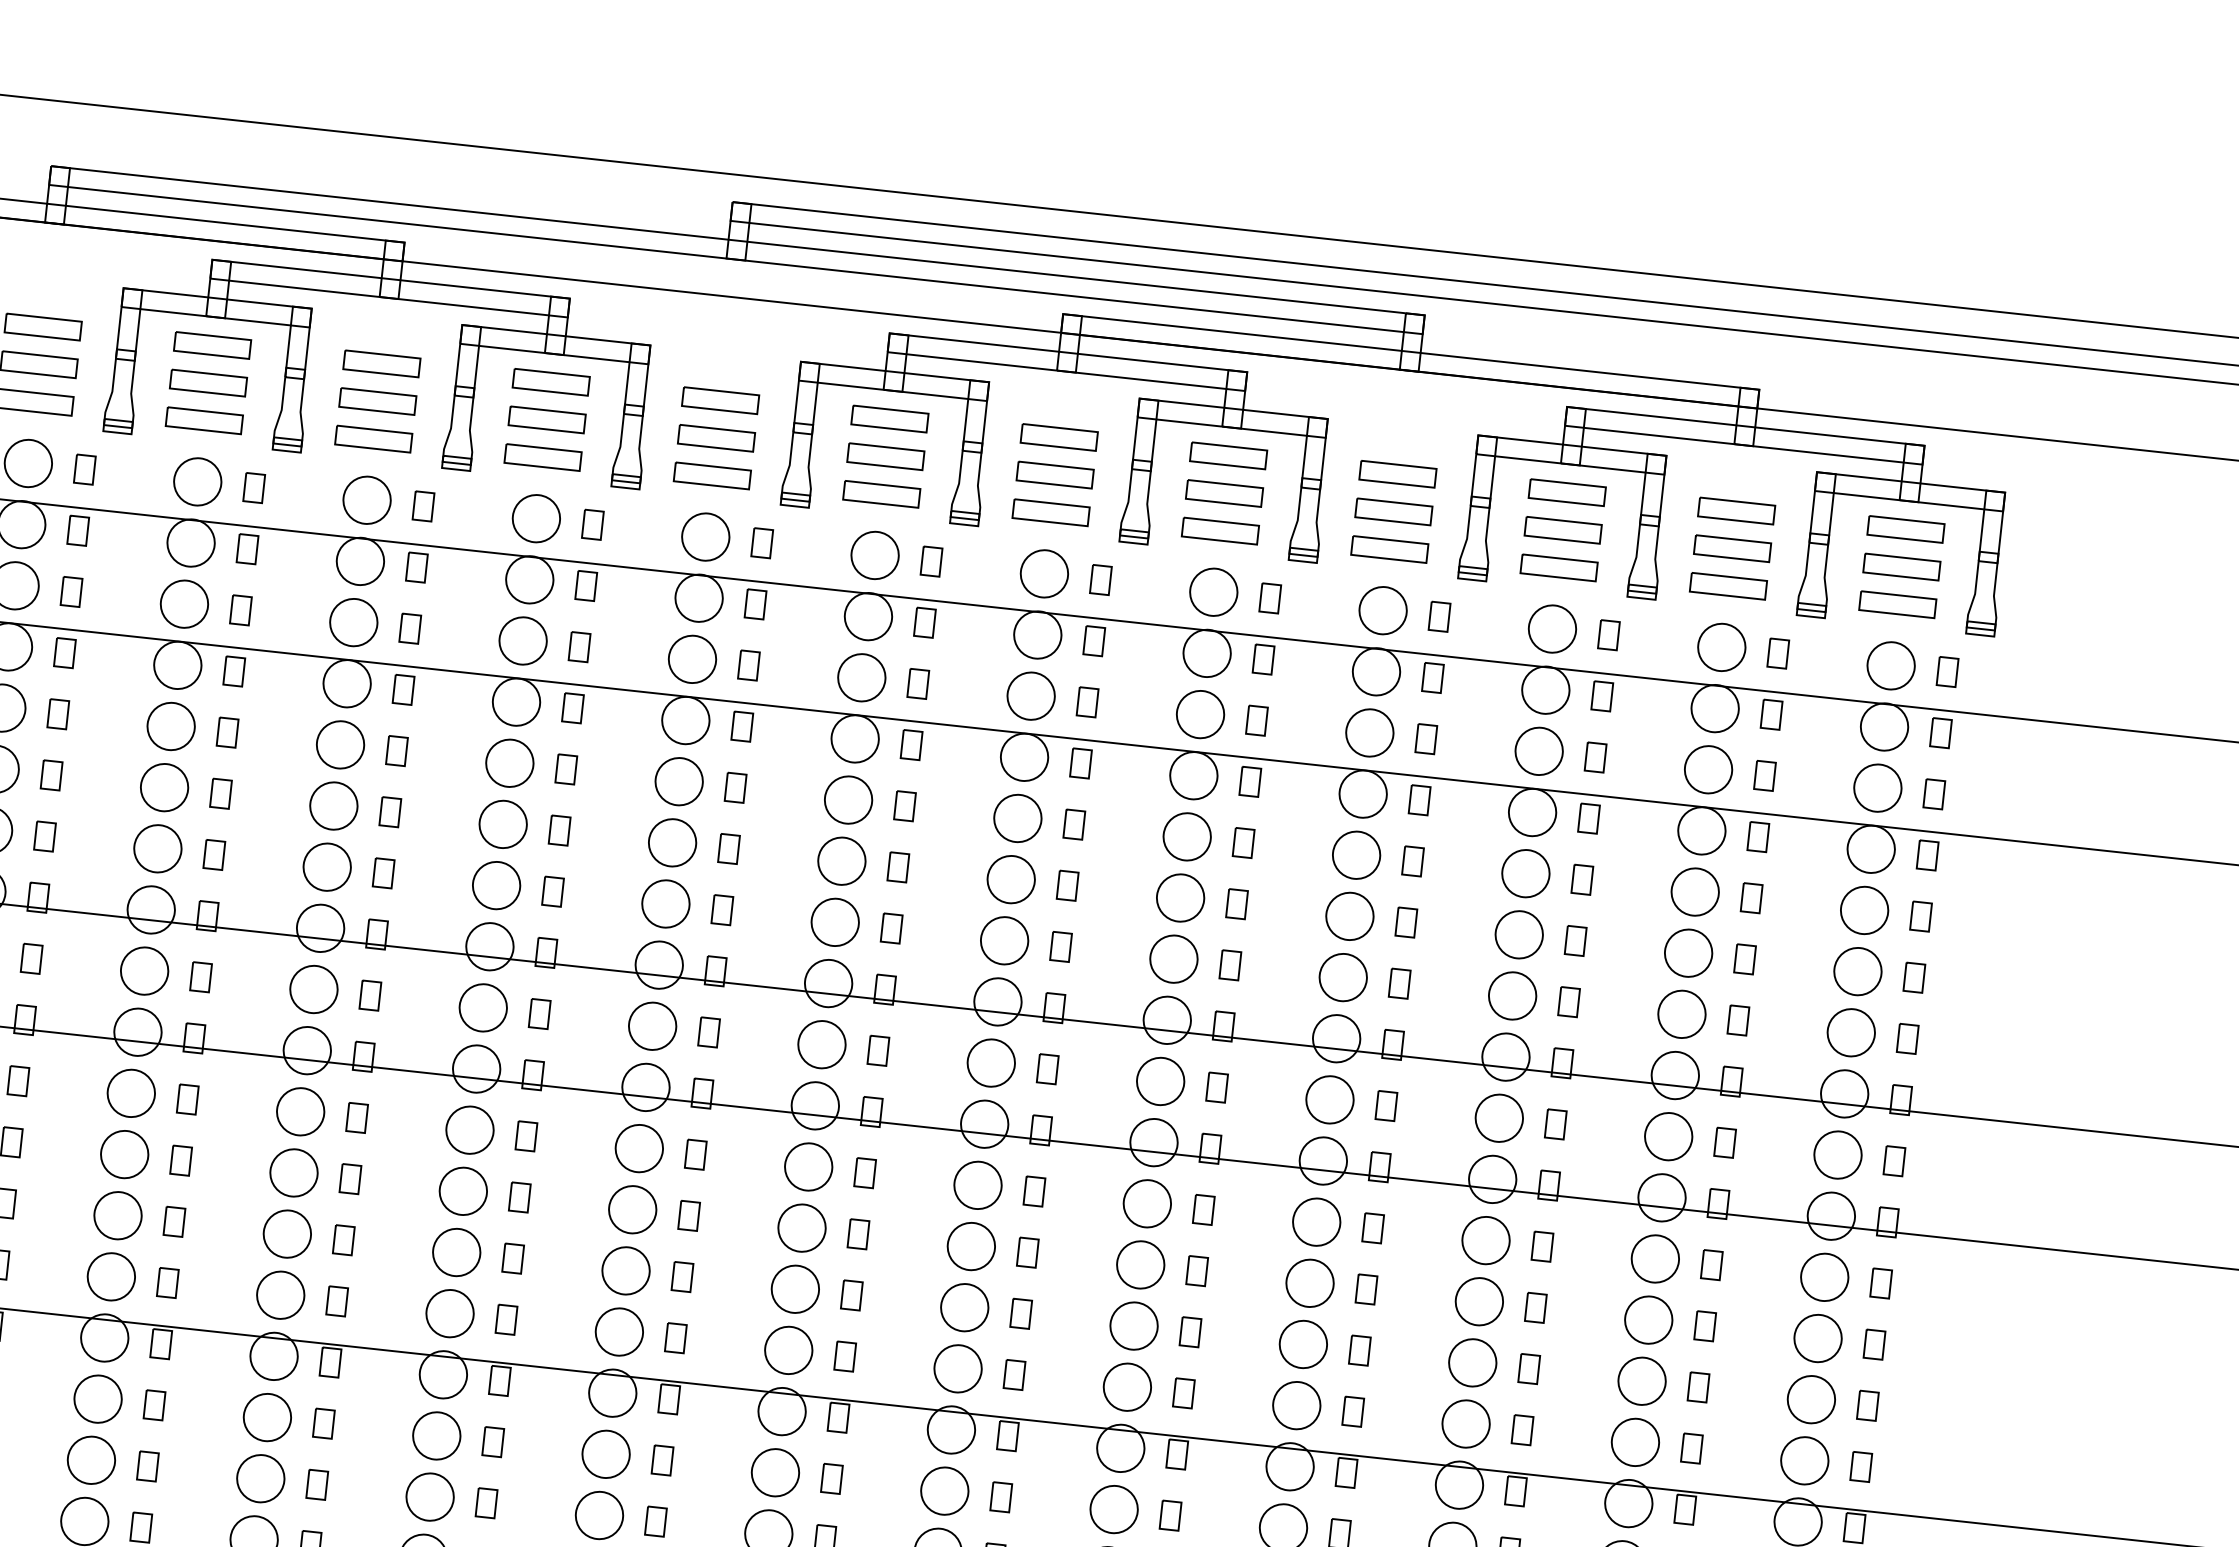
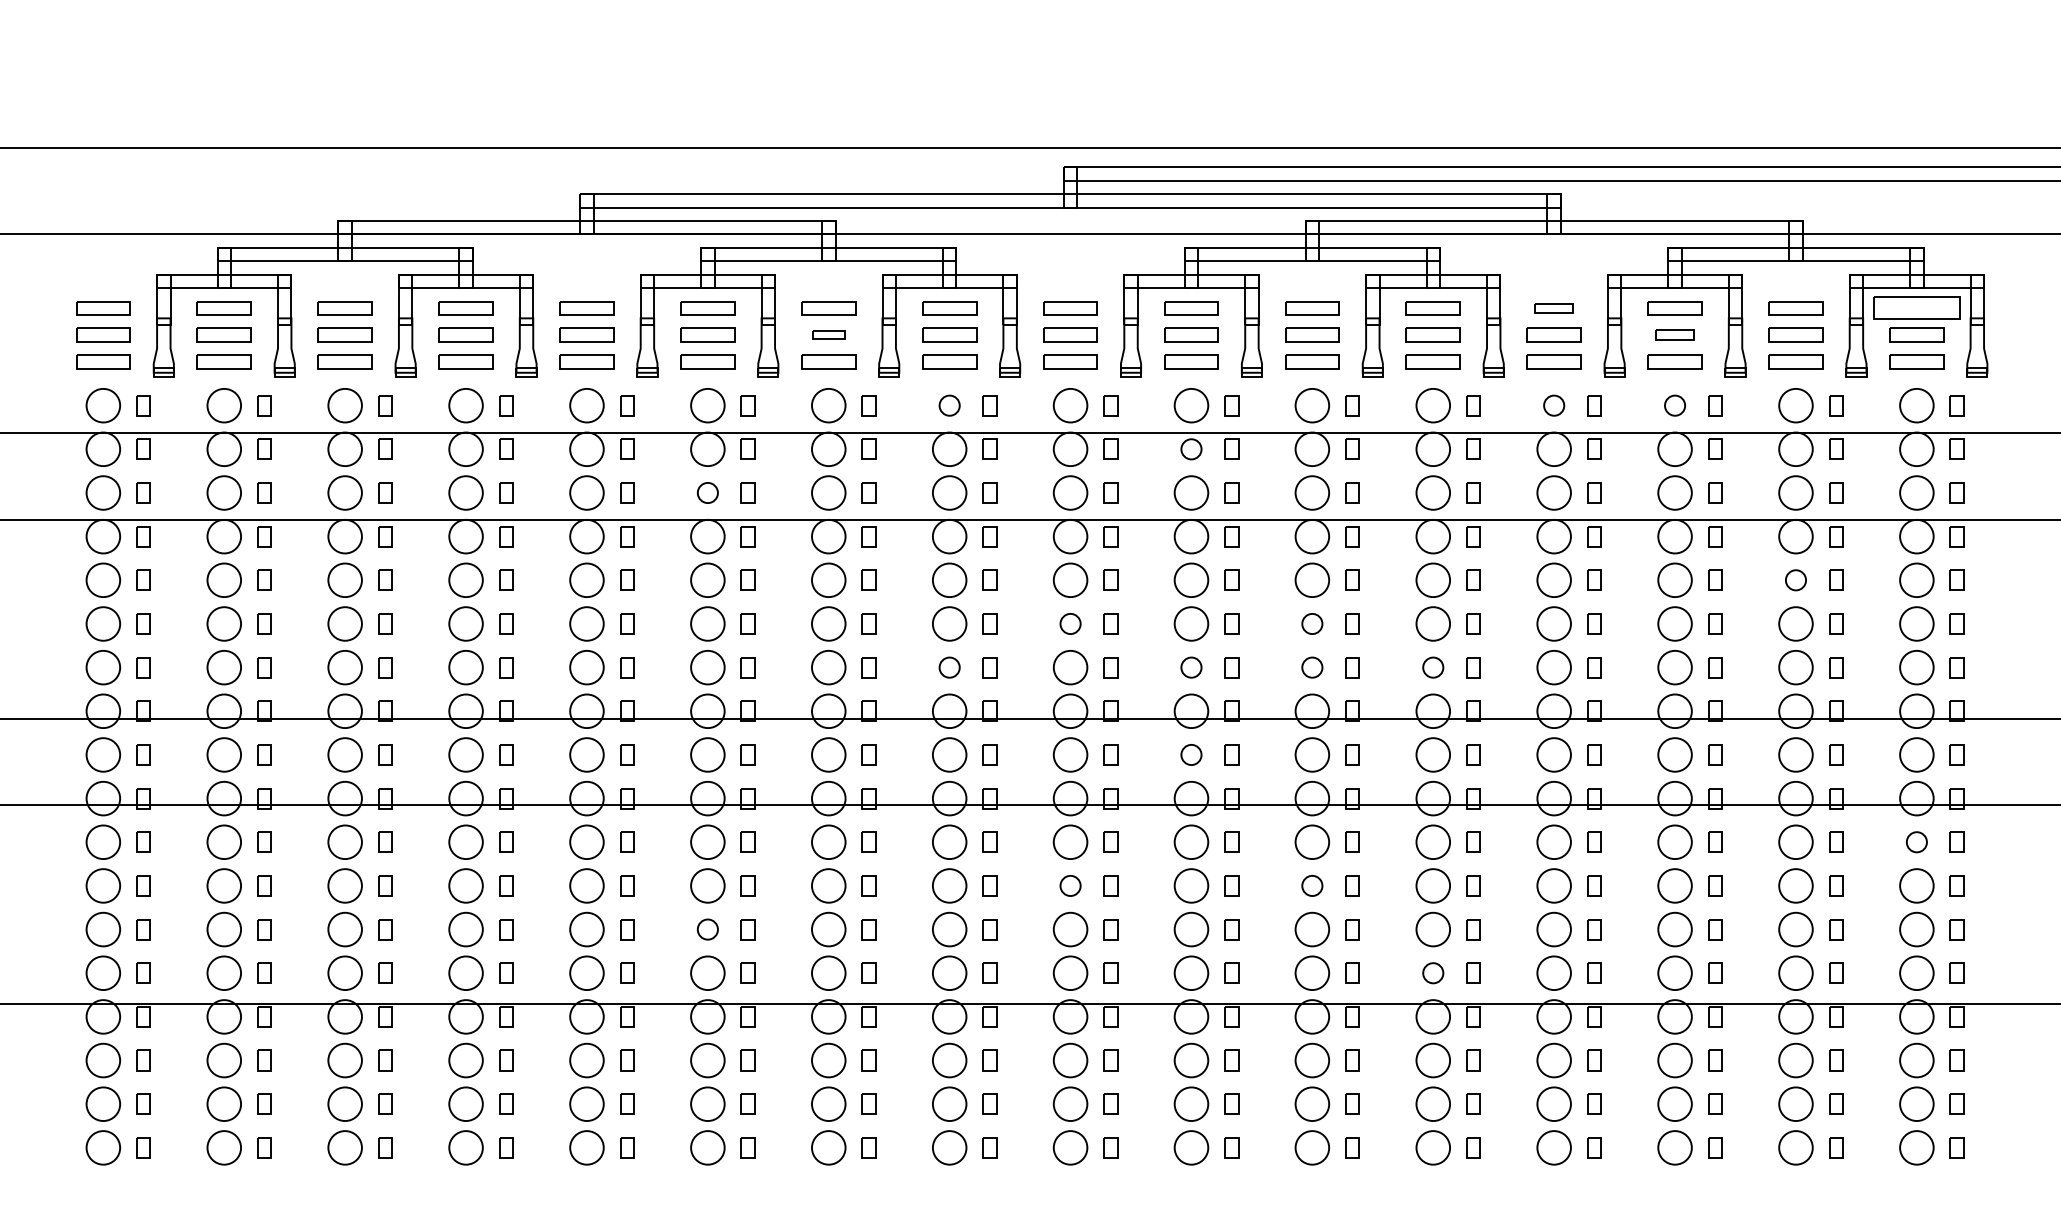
part: (377, 400) -> (828, 334), size x0.6
part: (1396, 474) -> (1553, 308), size x0.7
circle: (536, 518) -> (949, 405), size x0.6
part: (1562, 529) -> (1674, 334), size x0.7
part: (1905, 529) -> (1916, 308), size x1.6
circle: (184, 603) -> (707, 492), size x0.6
circle: (1382, 610) -> (1553, 405), size x0.6
circle: (868, 616) -> (1191, 449), size x0.6
circle: (1551, 628) -> (1674, 405), size x0.6
circle: (672, 842) -> (1070, 623), size x0.6
circle: (1011, 878) -> (1312, 623), size x0.6
circle: (496, 885) -> (949, 667), size x0.6
circle: (1694, 892) -> (1795, 580), size x0.6
circle: (835, 922) -> (1191, 667), size x0.6
circle: (1004, 940) -> (1312, 667), size x0.6
circle: (1174, 959) -> (1433, 667), size x0.6
circle: (822, 1044) -> (1191, 754), size x0.6
circle: (632, 1209) -> (1070, 885), size x0.6
circle: (117, 1215) -> (707, 929), size x0.6
circle: (971, 1245) -> (1312, 885), size x0.6
circle: (1824, 1277) -> (1916, 842), size x0.6
circle: (1127, 1387) -> (1433, 973), size x0.6

